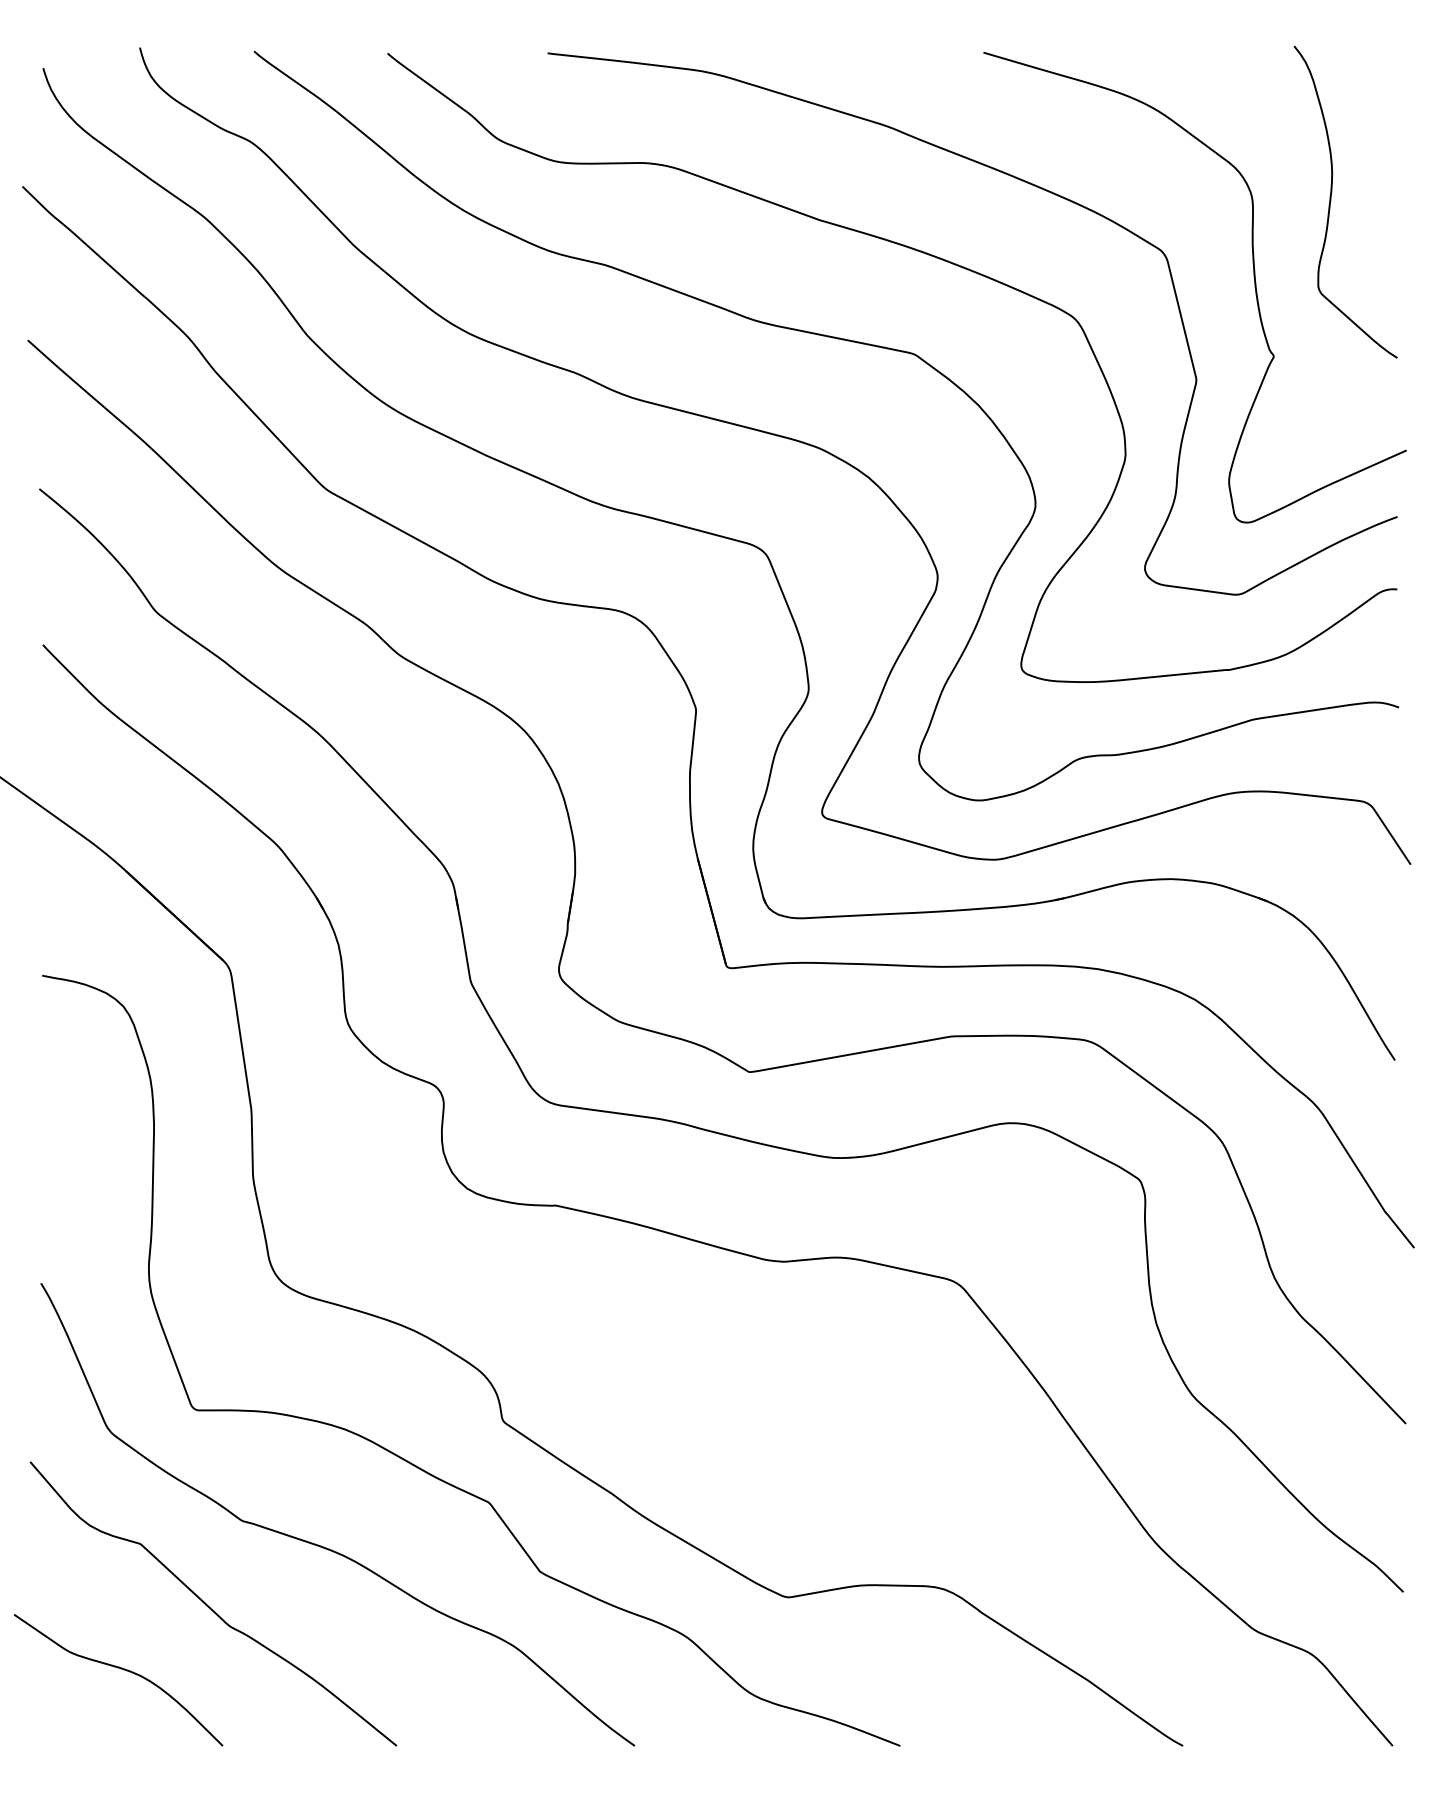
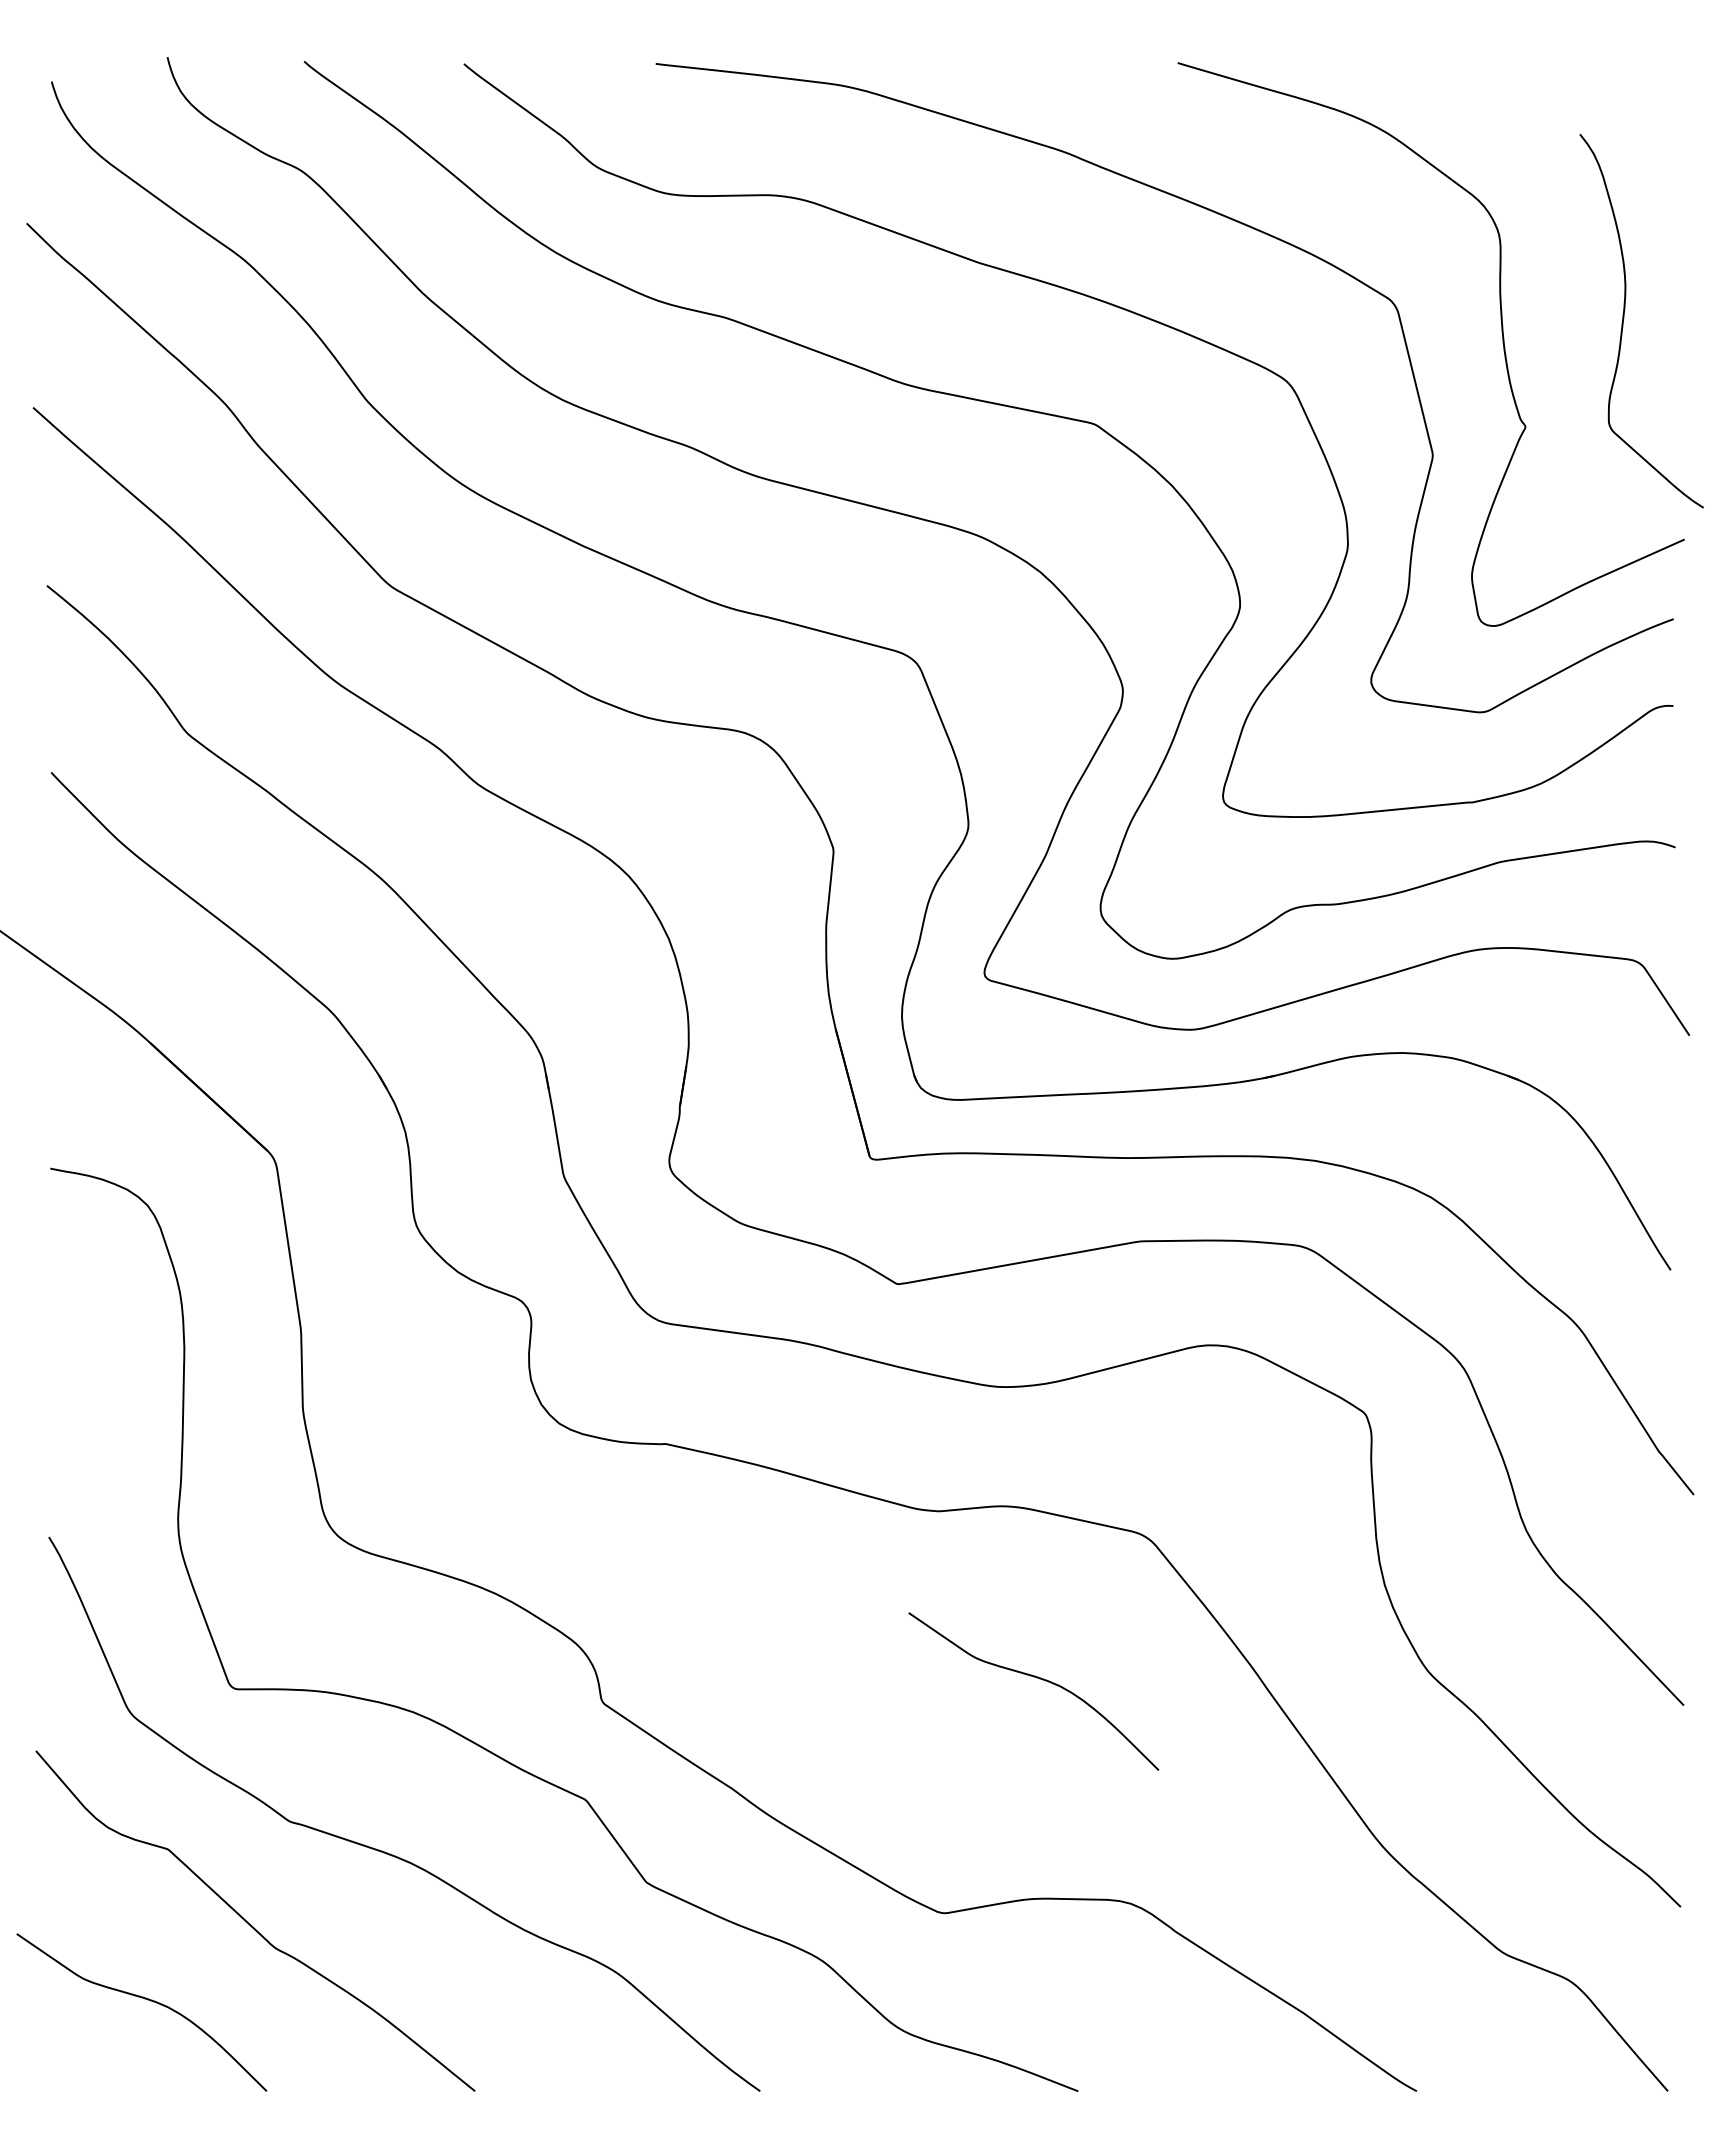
curve: (1331, 199) -> (1624, 318), moved
curve: (865, 1401) -> (1036, 1678), added

